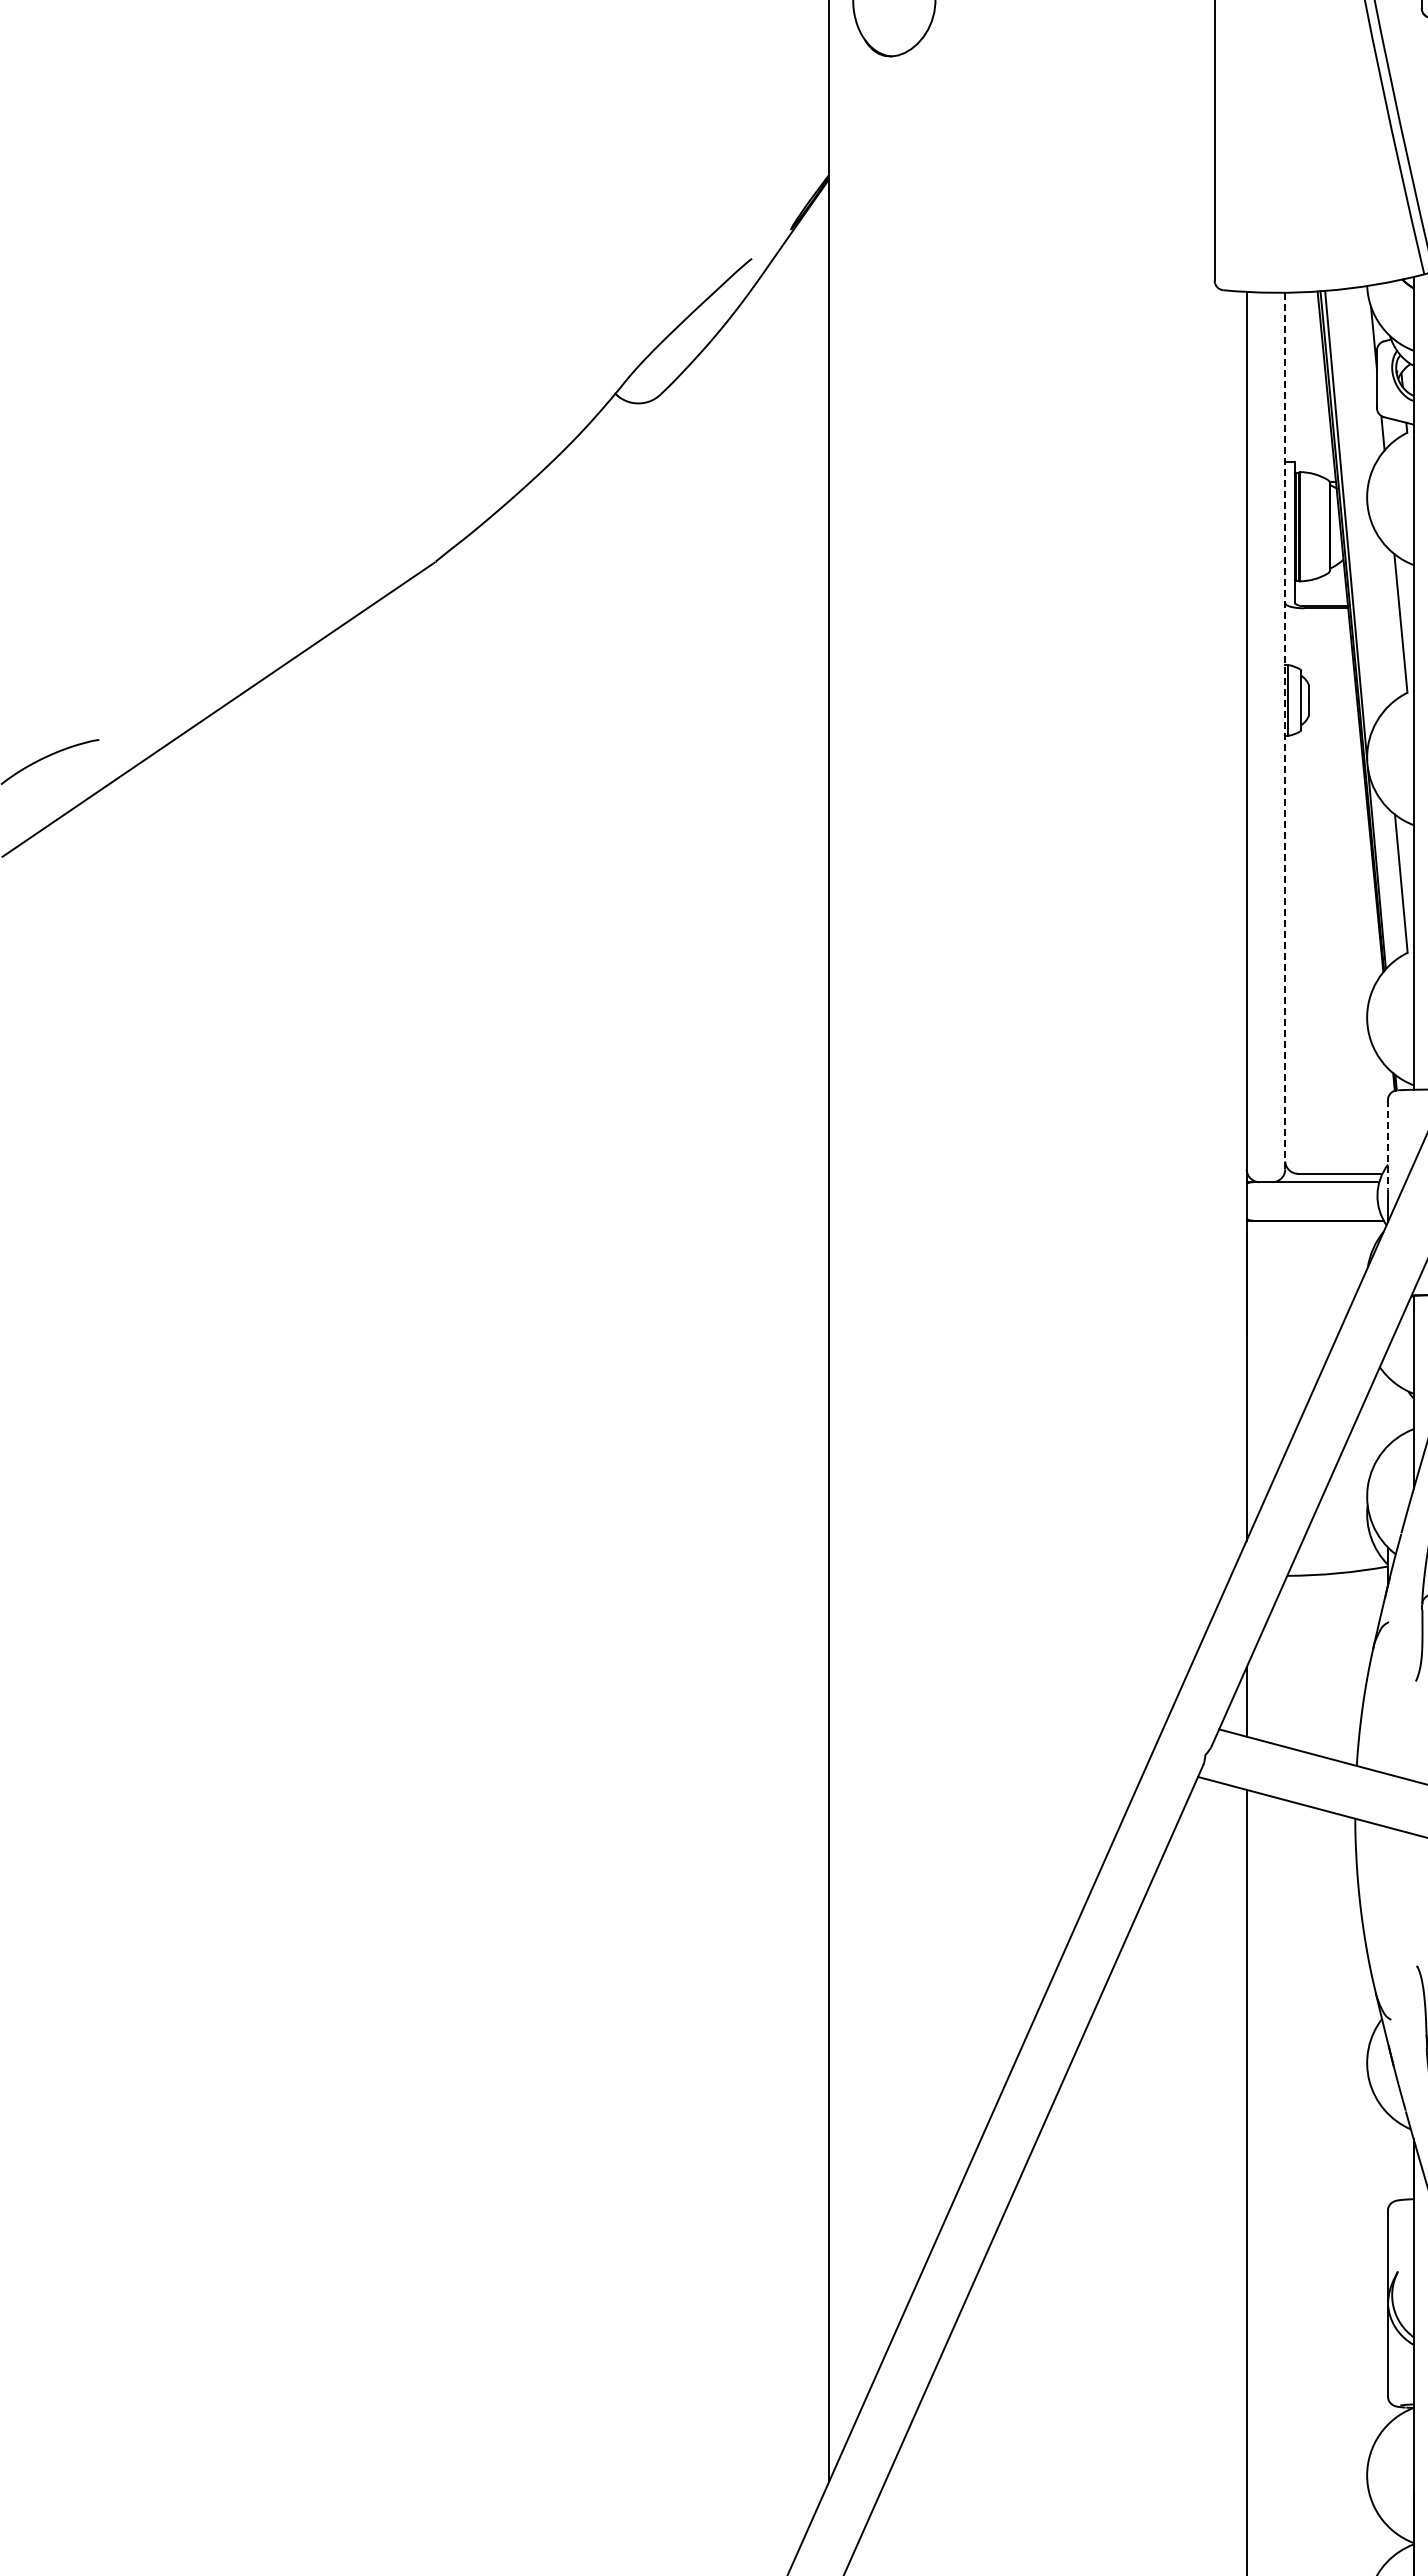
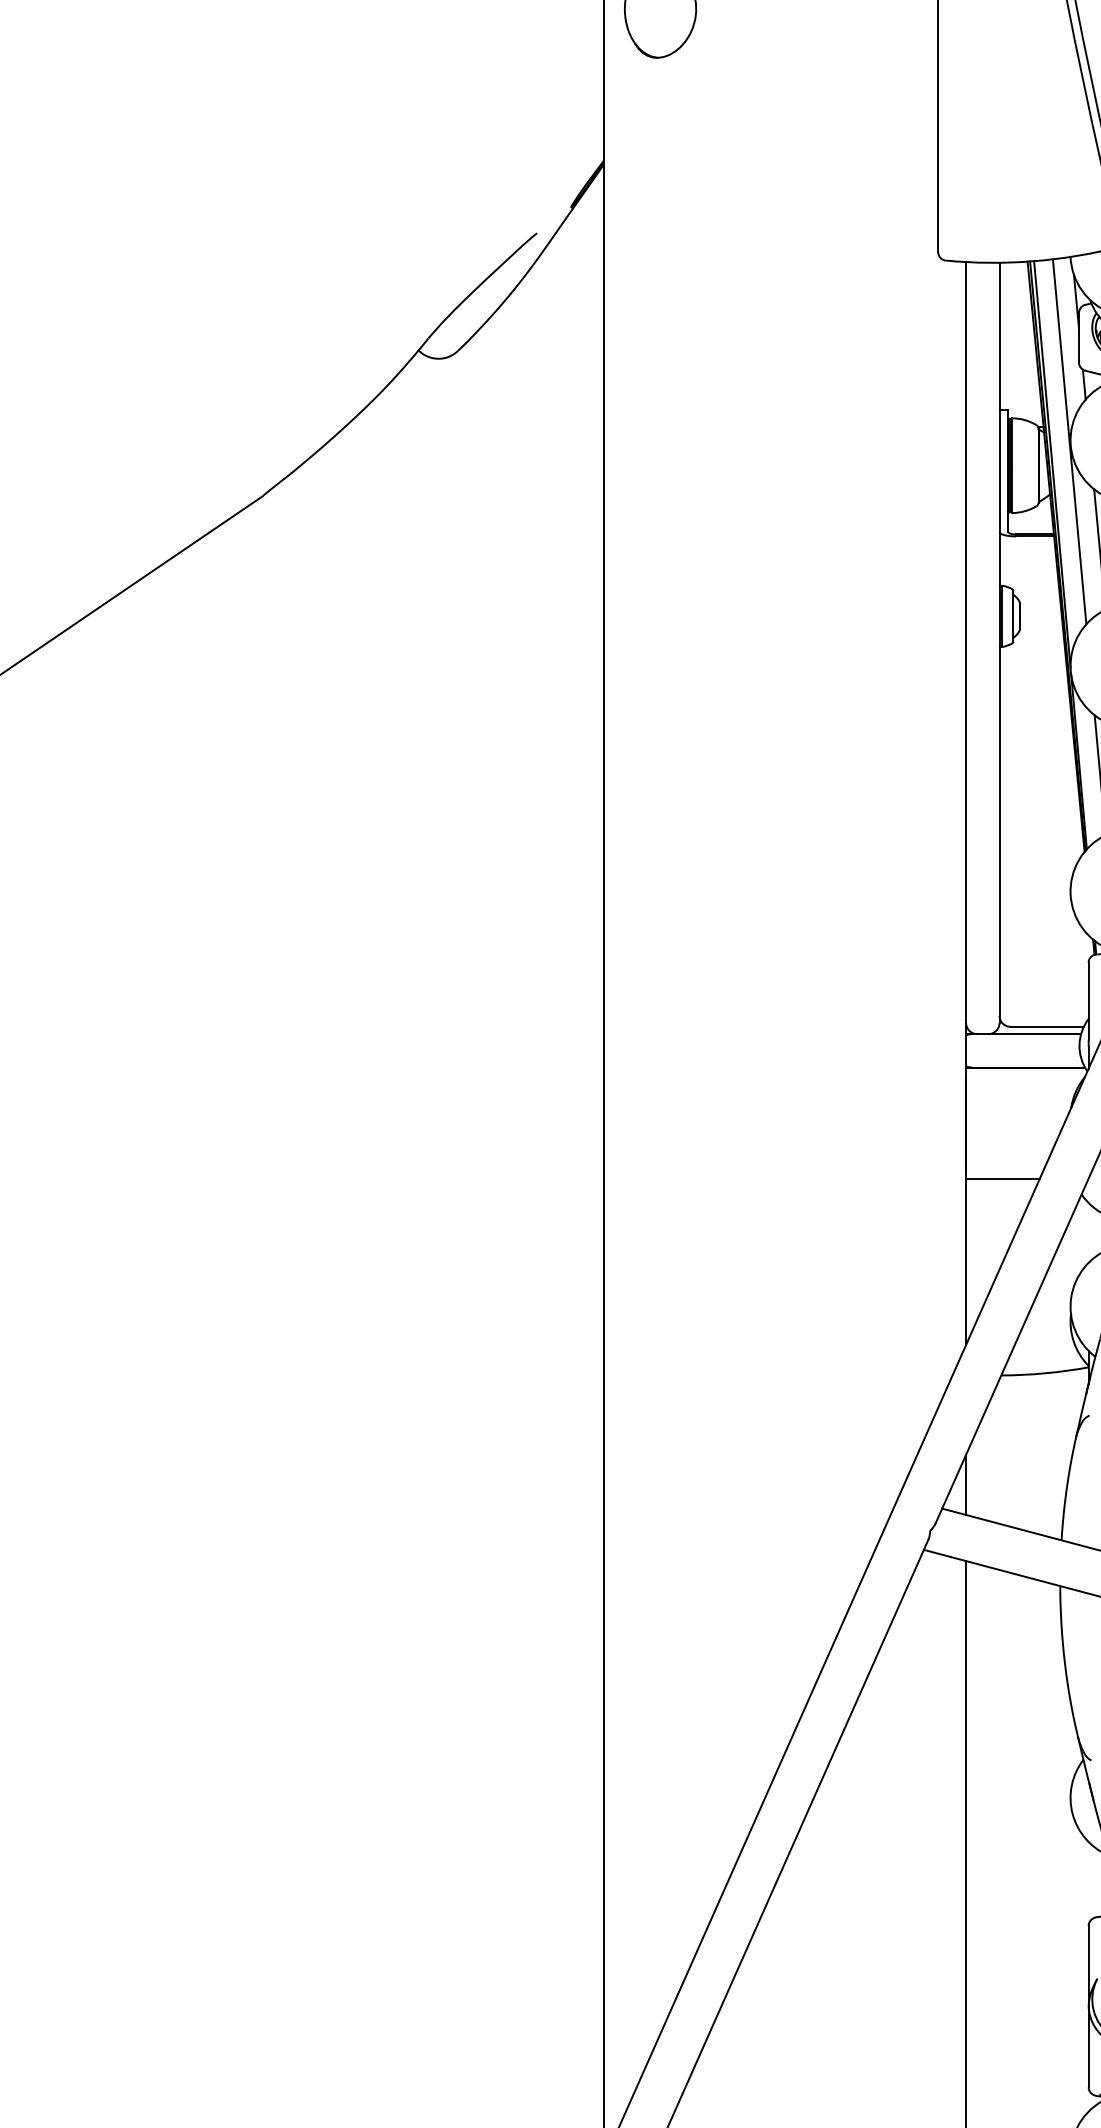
line: (1365, 498) -> (1069, 441), added
line: (1285, 731) -> (999, 643), dashed -> solid
line: (1388, 1144) -> (1089, 1001), dashed -> solid
line: (1288, 1349) -> (1002, 1179), added

